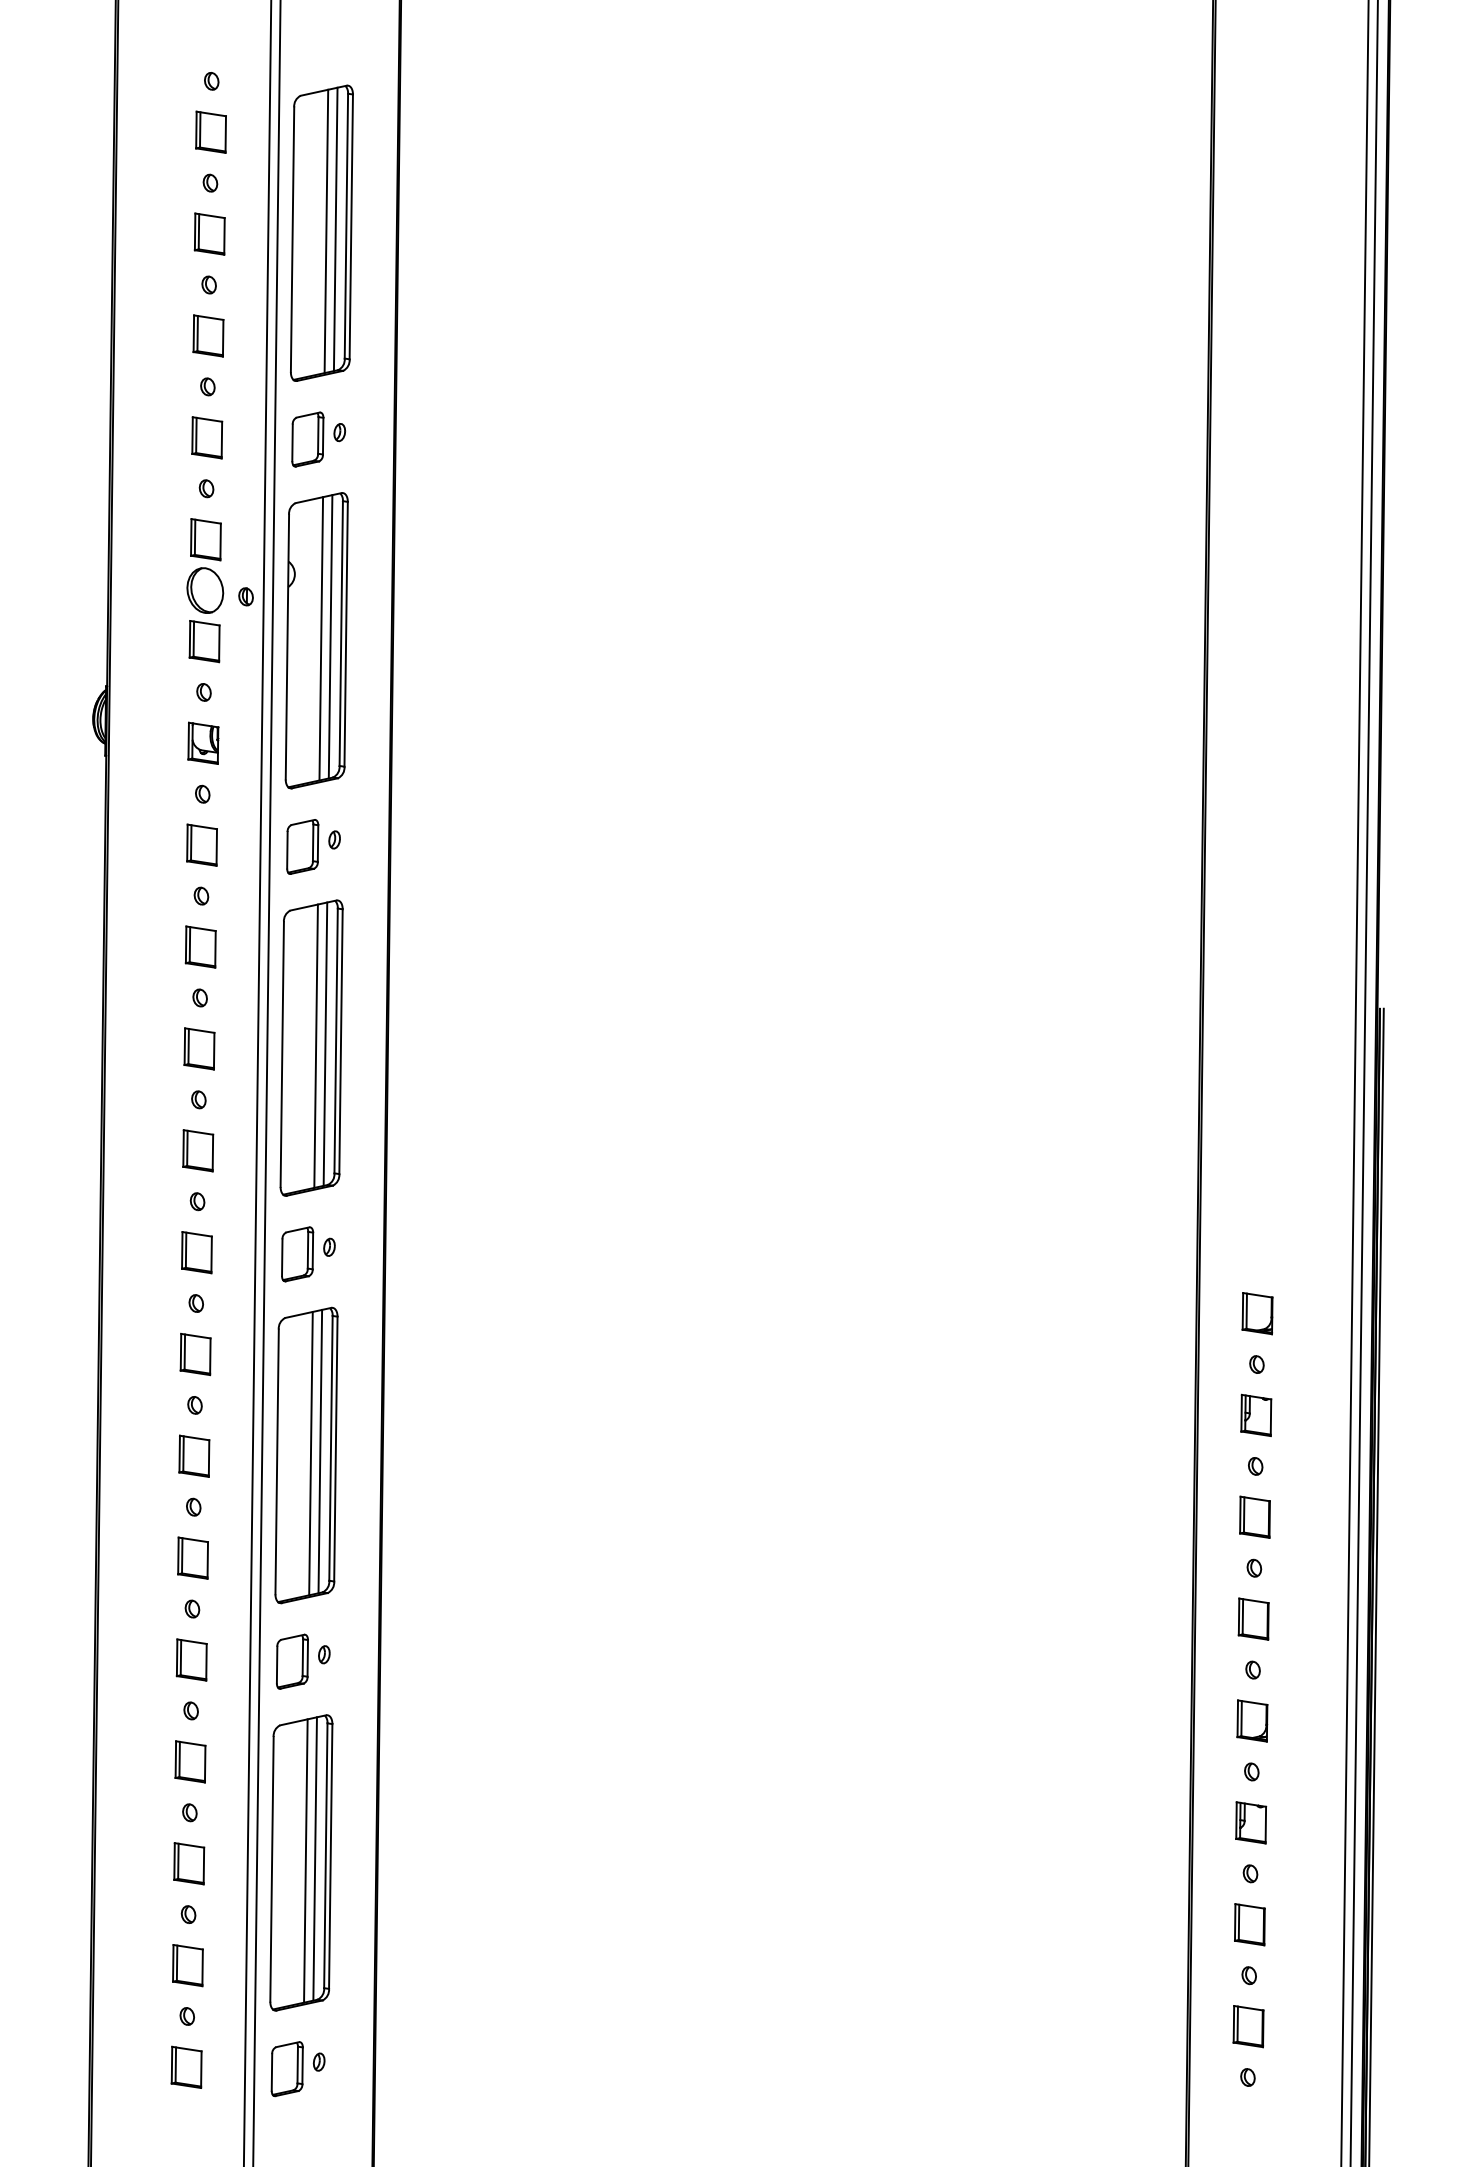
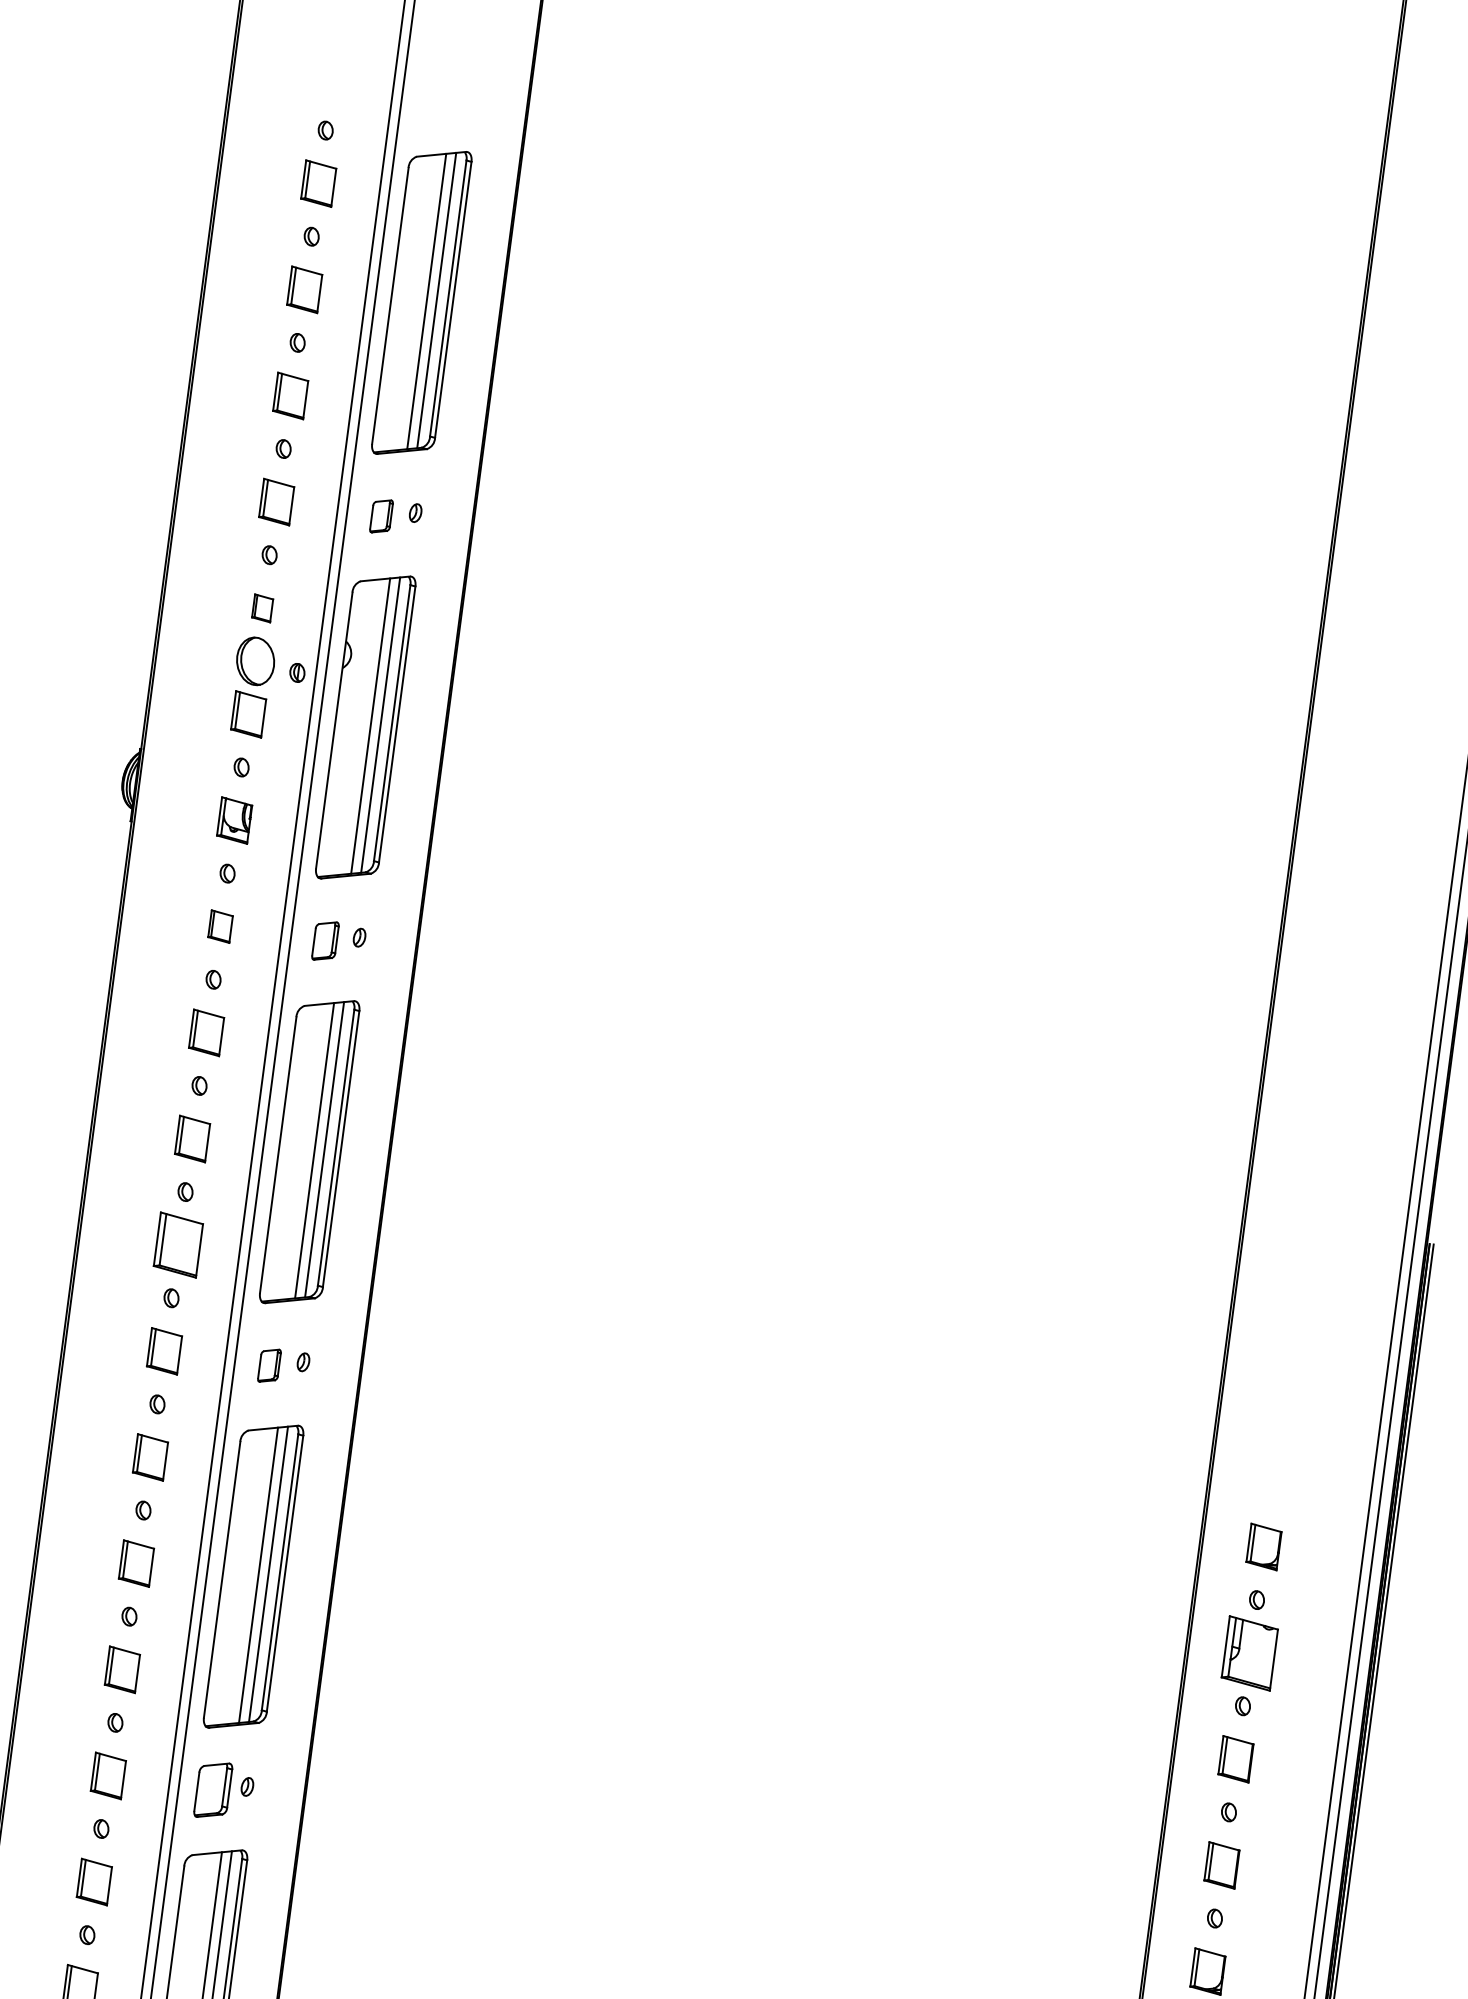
part: (307, 439) -> (381, 516), size x0.6
part: (205, 539) -> (262, 608), size x0.6
part: (201, 844) -> (220, 925), size x0.7
part: (302, 846) -> (325, 940), size x0.7
part: (198, 1150) -> (178, 1244), size x1.4
part: (297, 1254) -> (269, 1365), size x0.6
part: (1256, 1414) -> (1250, 1652), size x1.6

